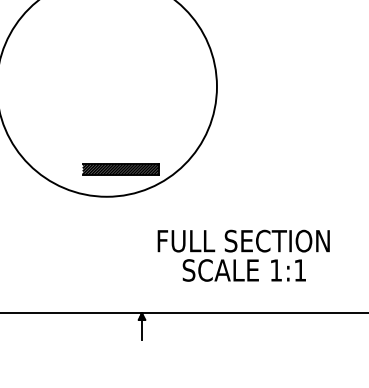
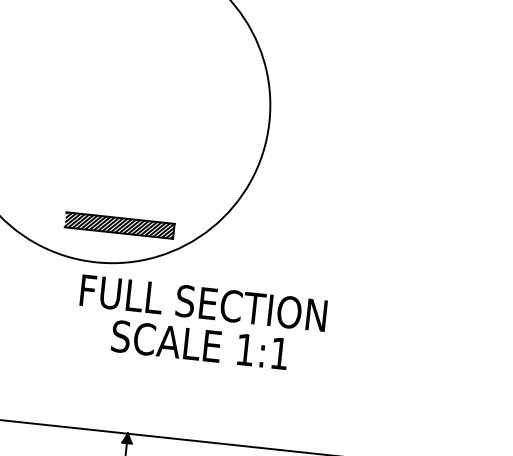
text: (243, 255) -> (201, 323), moved

